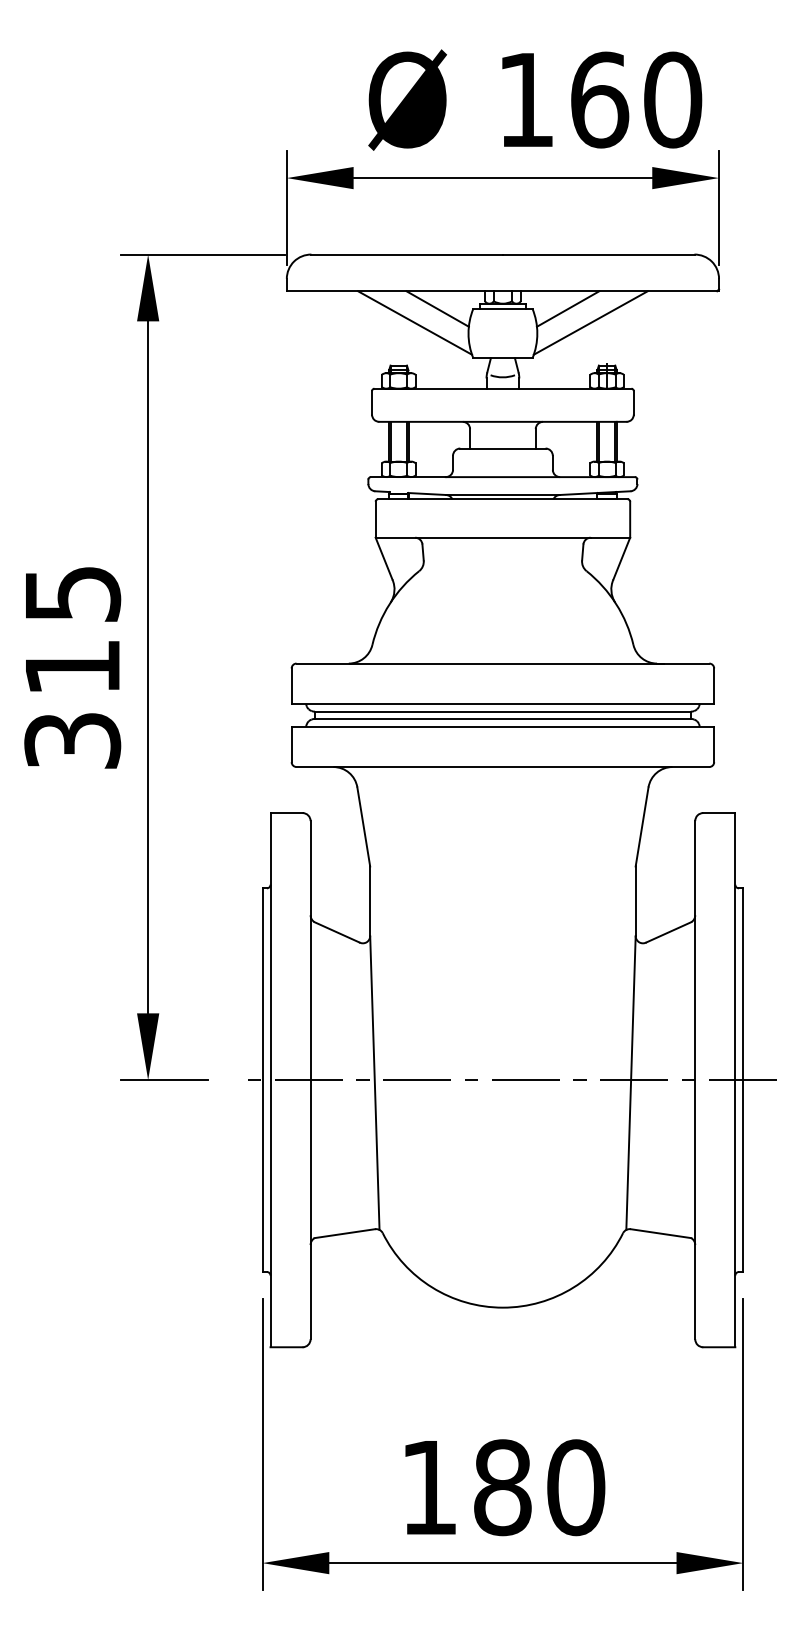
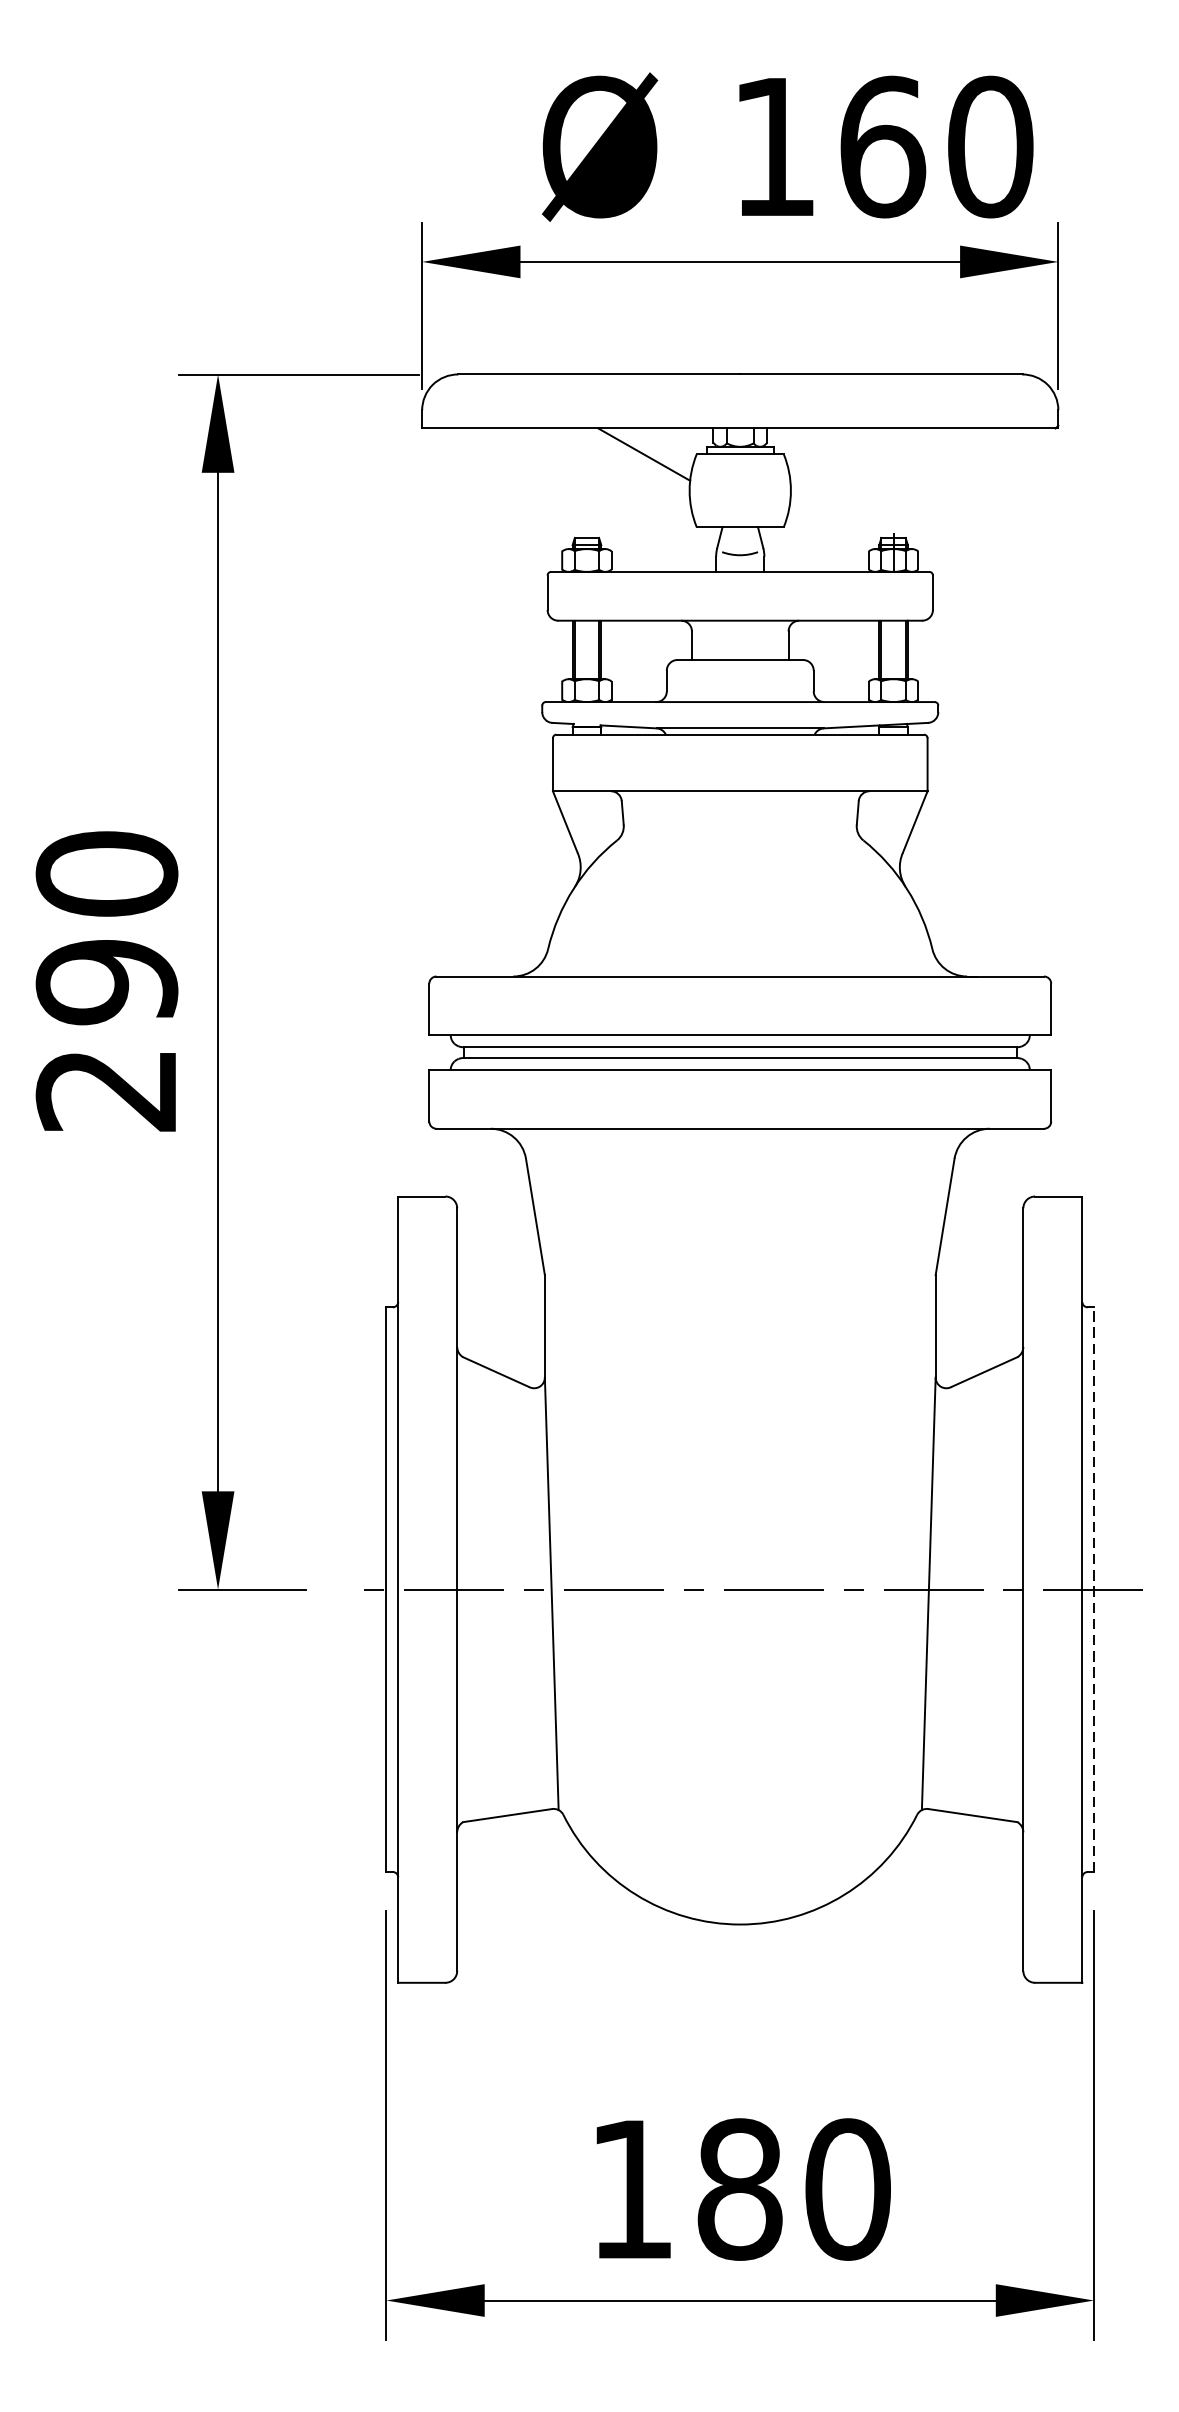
line: (568, 308) -> (836, 453), removed
line: (415, 322) -> (611, 474), removed
line: (590, 322) -> (869, 474), removed
text: (72, 666) -> (106, 980), 315 -> 290
line: (743, 1080) -> (1094, 1590), solid -> dashed

